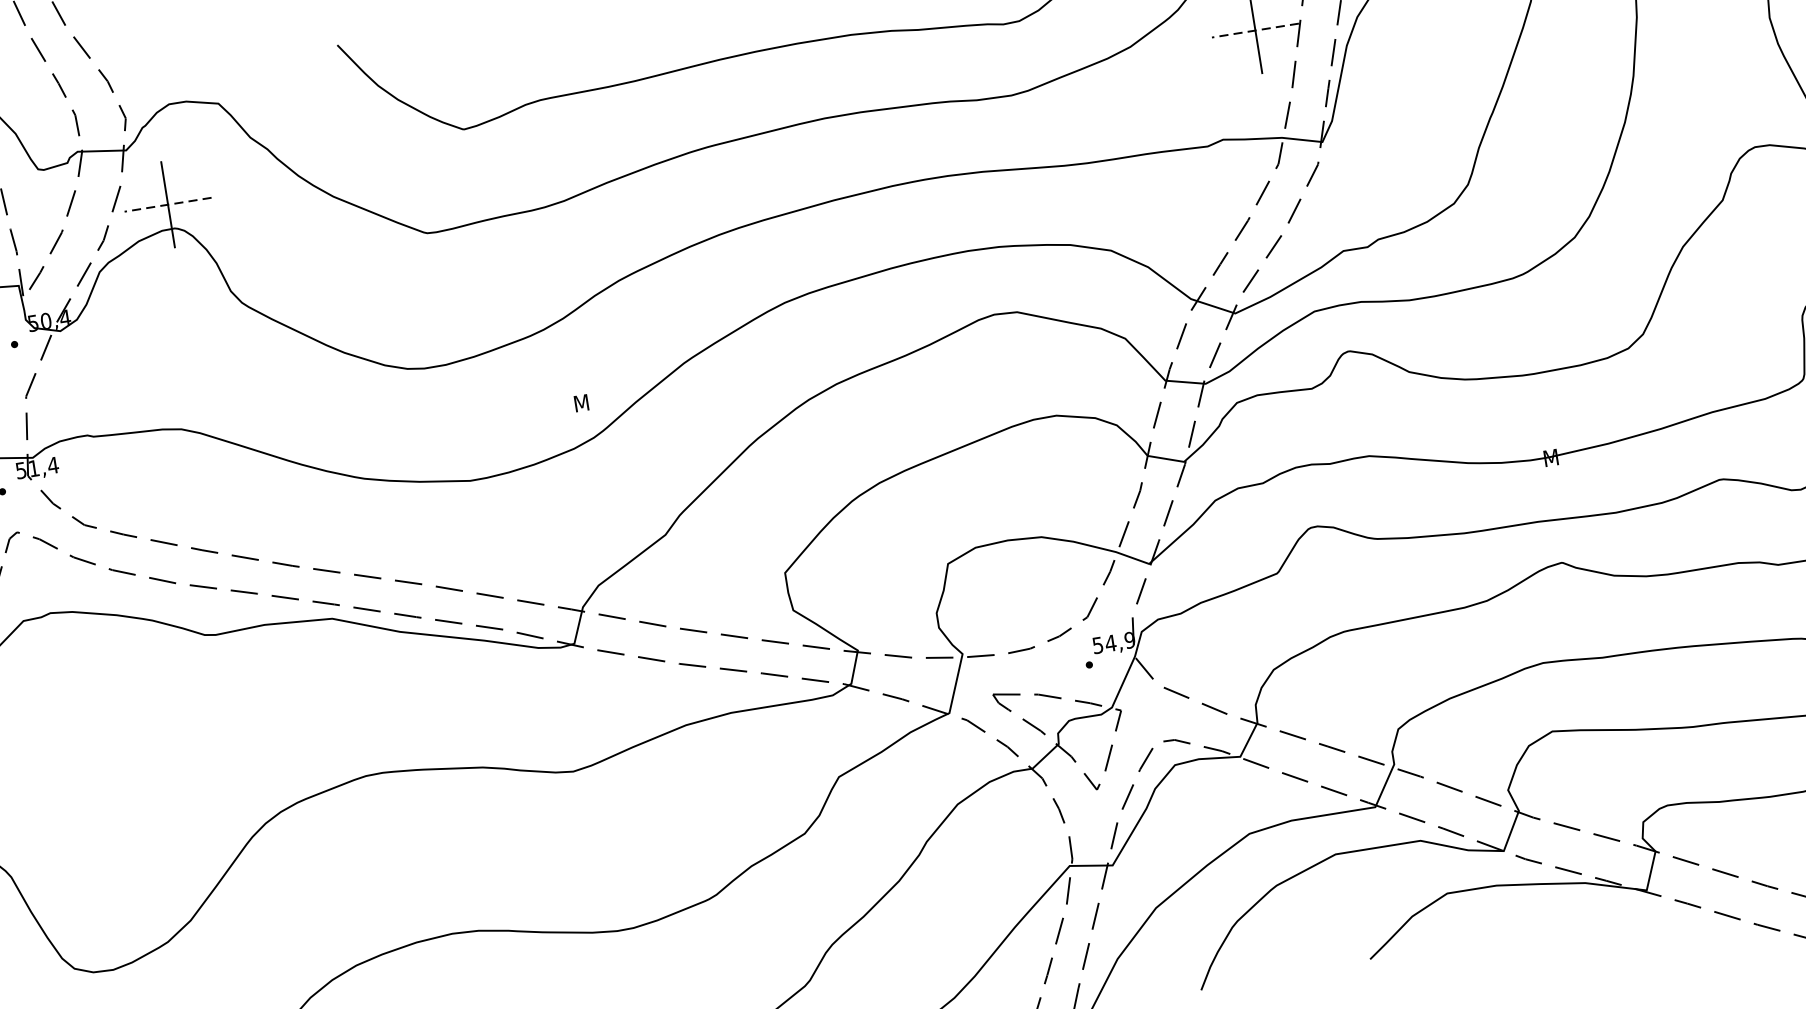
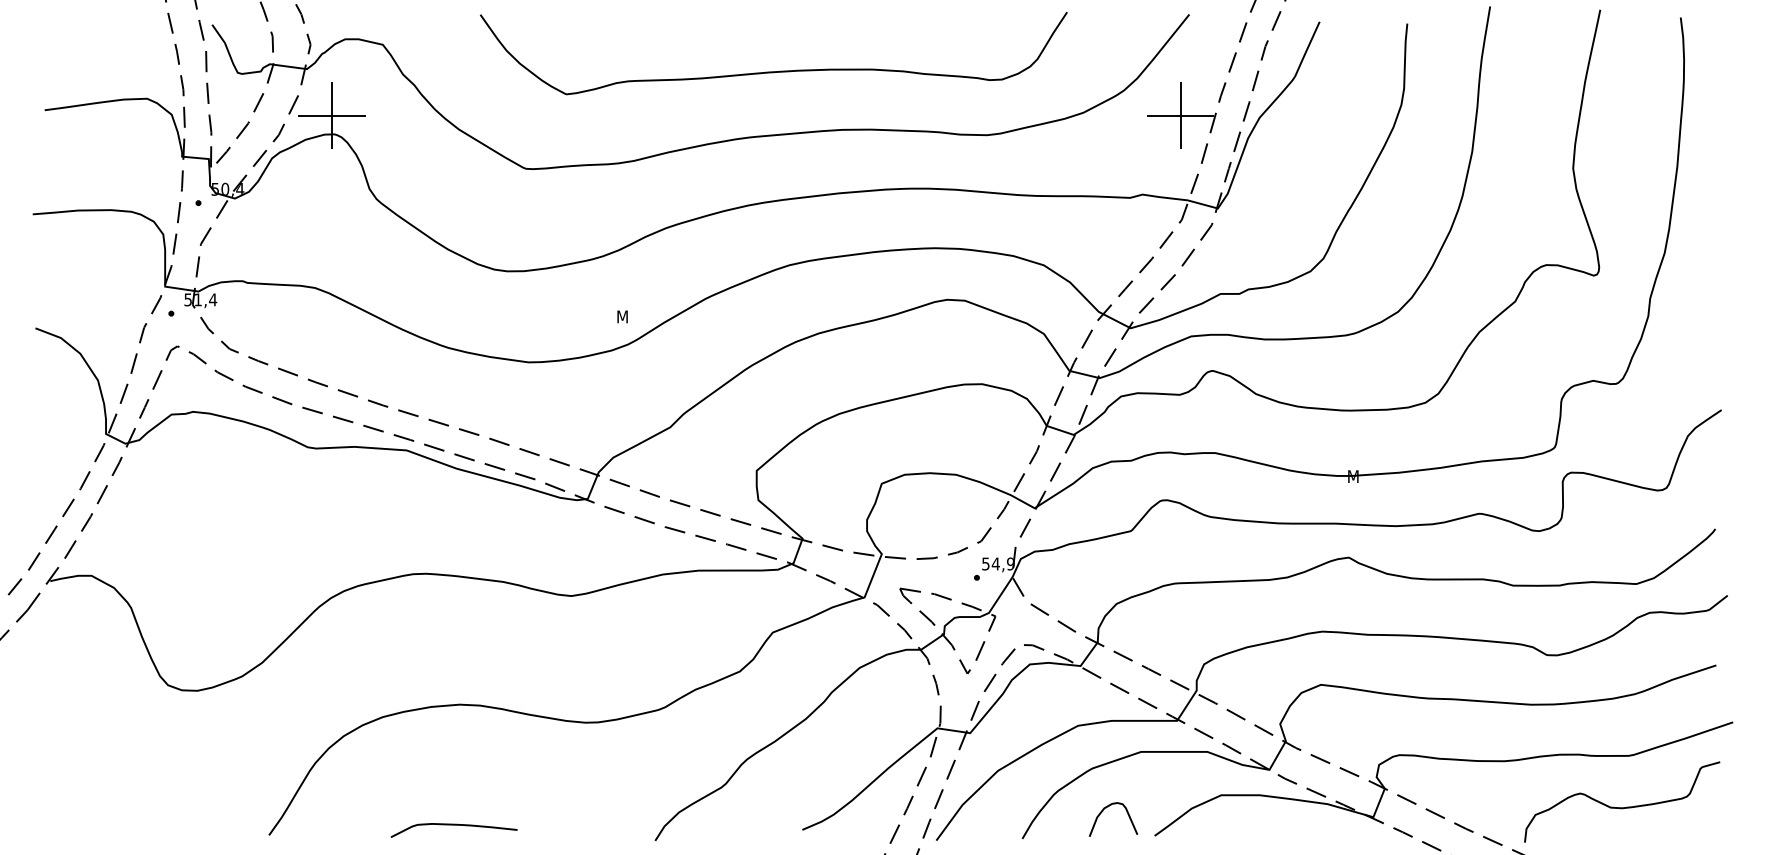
line: (1255, 30) -> (1180, 115), dashed -> solid
line: (168, 204) -> (332, 115), dashed -> solid
curve: (1299, 938) -> (1103, 811), added

